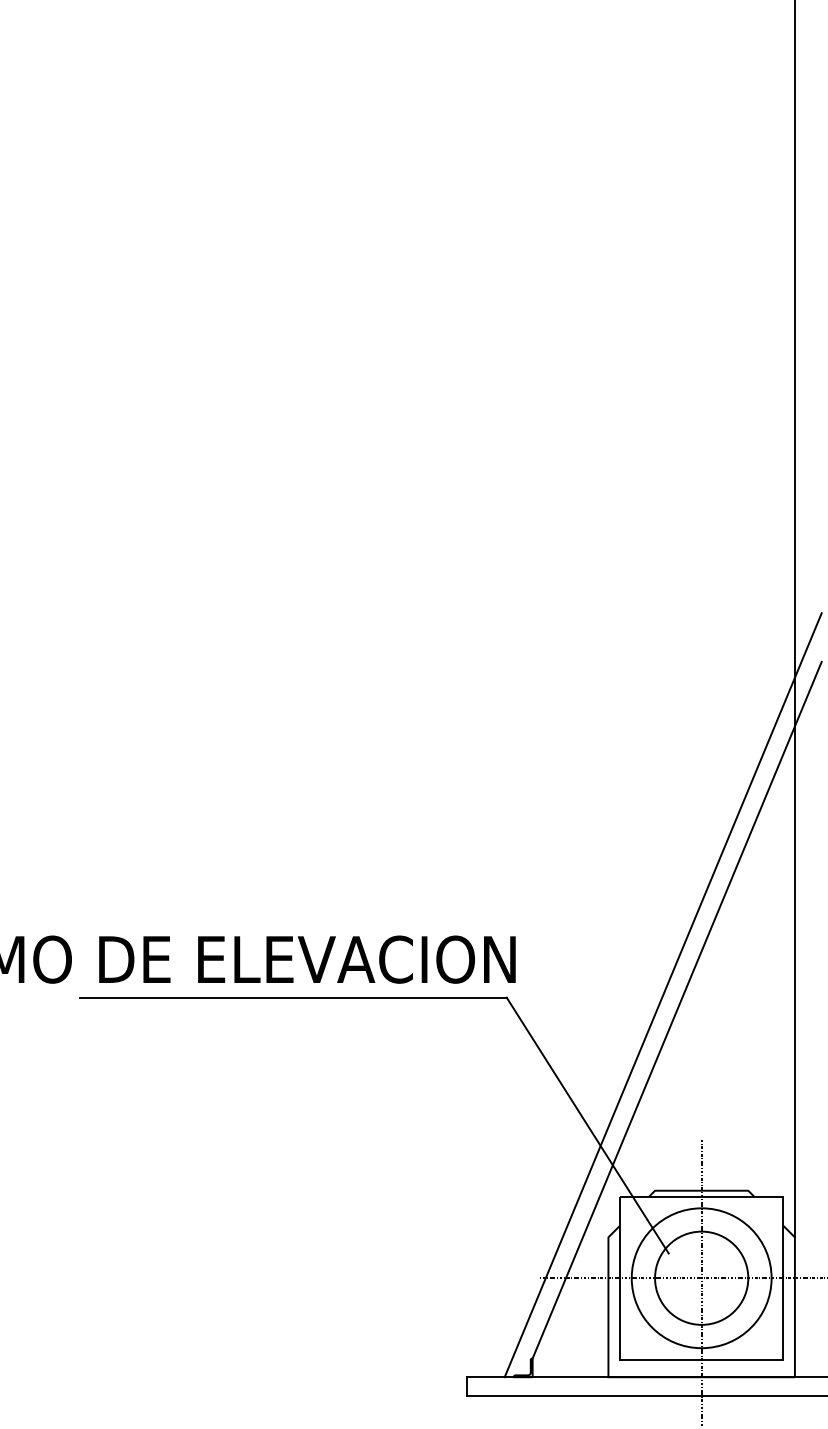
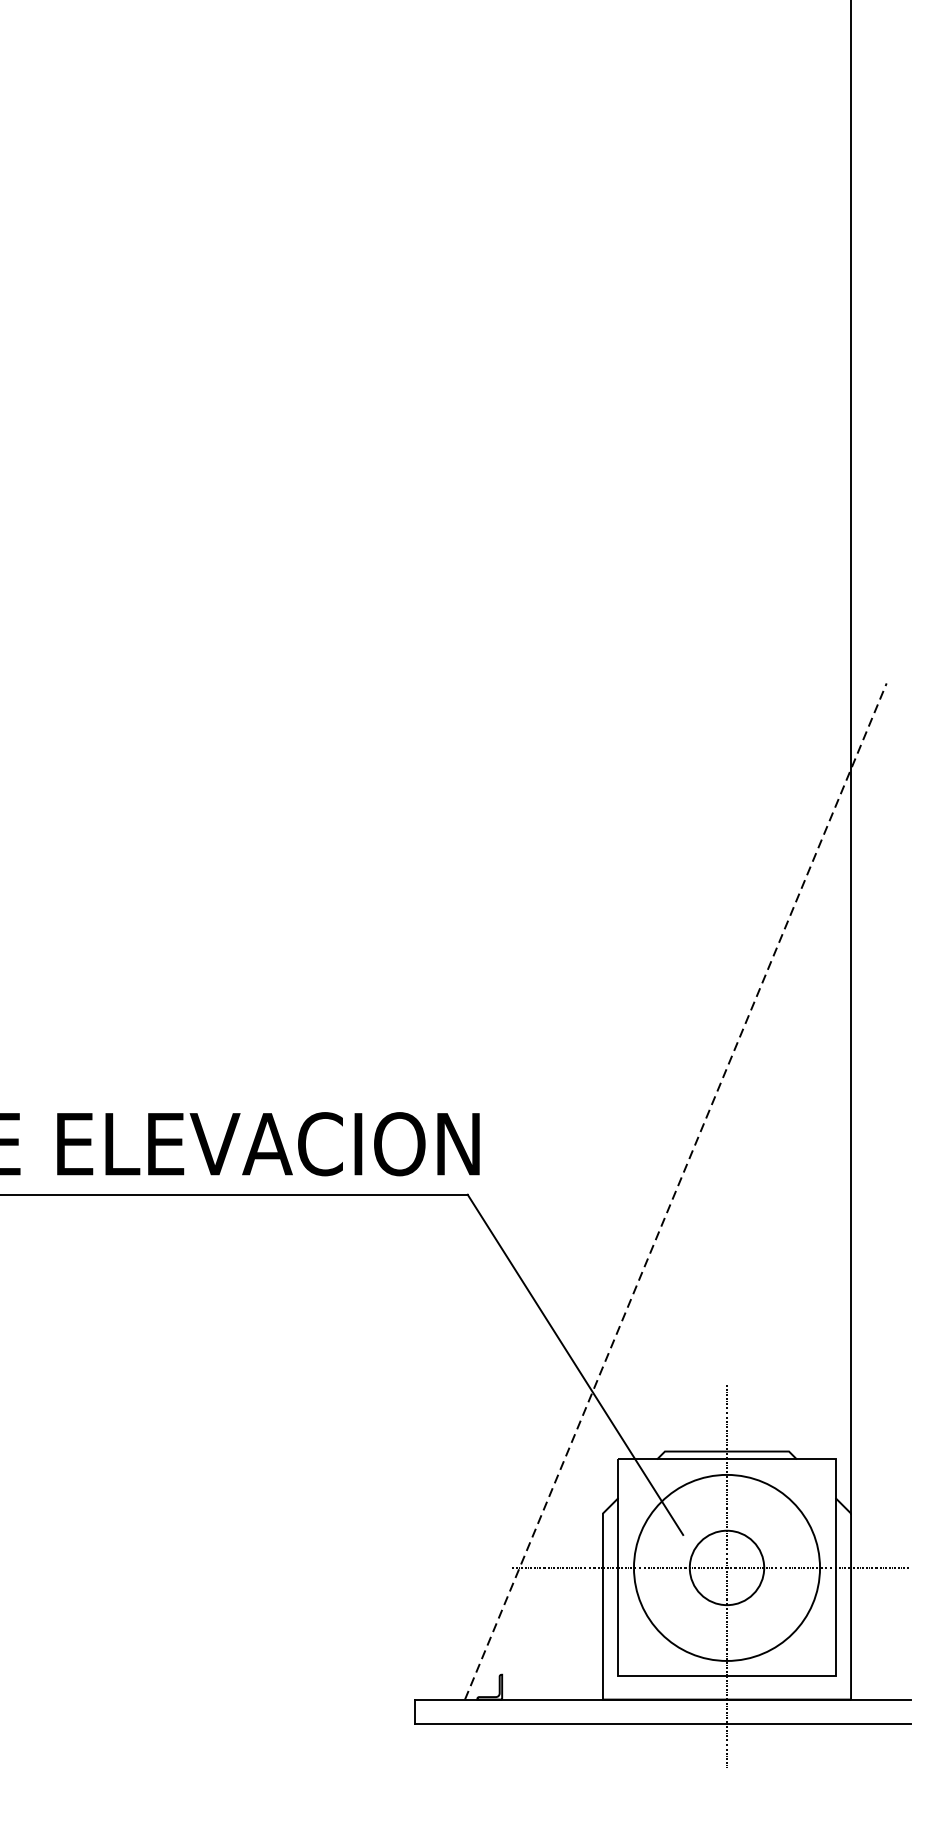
line: (663, 995) -> (676, 1191), solid -> dashed
line: (676, 1009) -> (693, 1210), removed
circle: (701, 1277) -> (726, 1566), size x0.6

